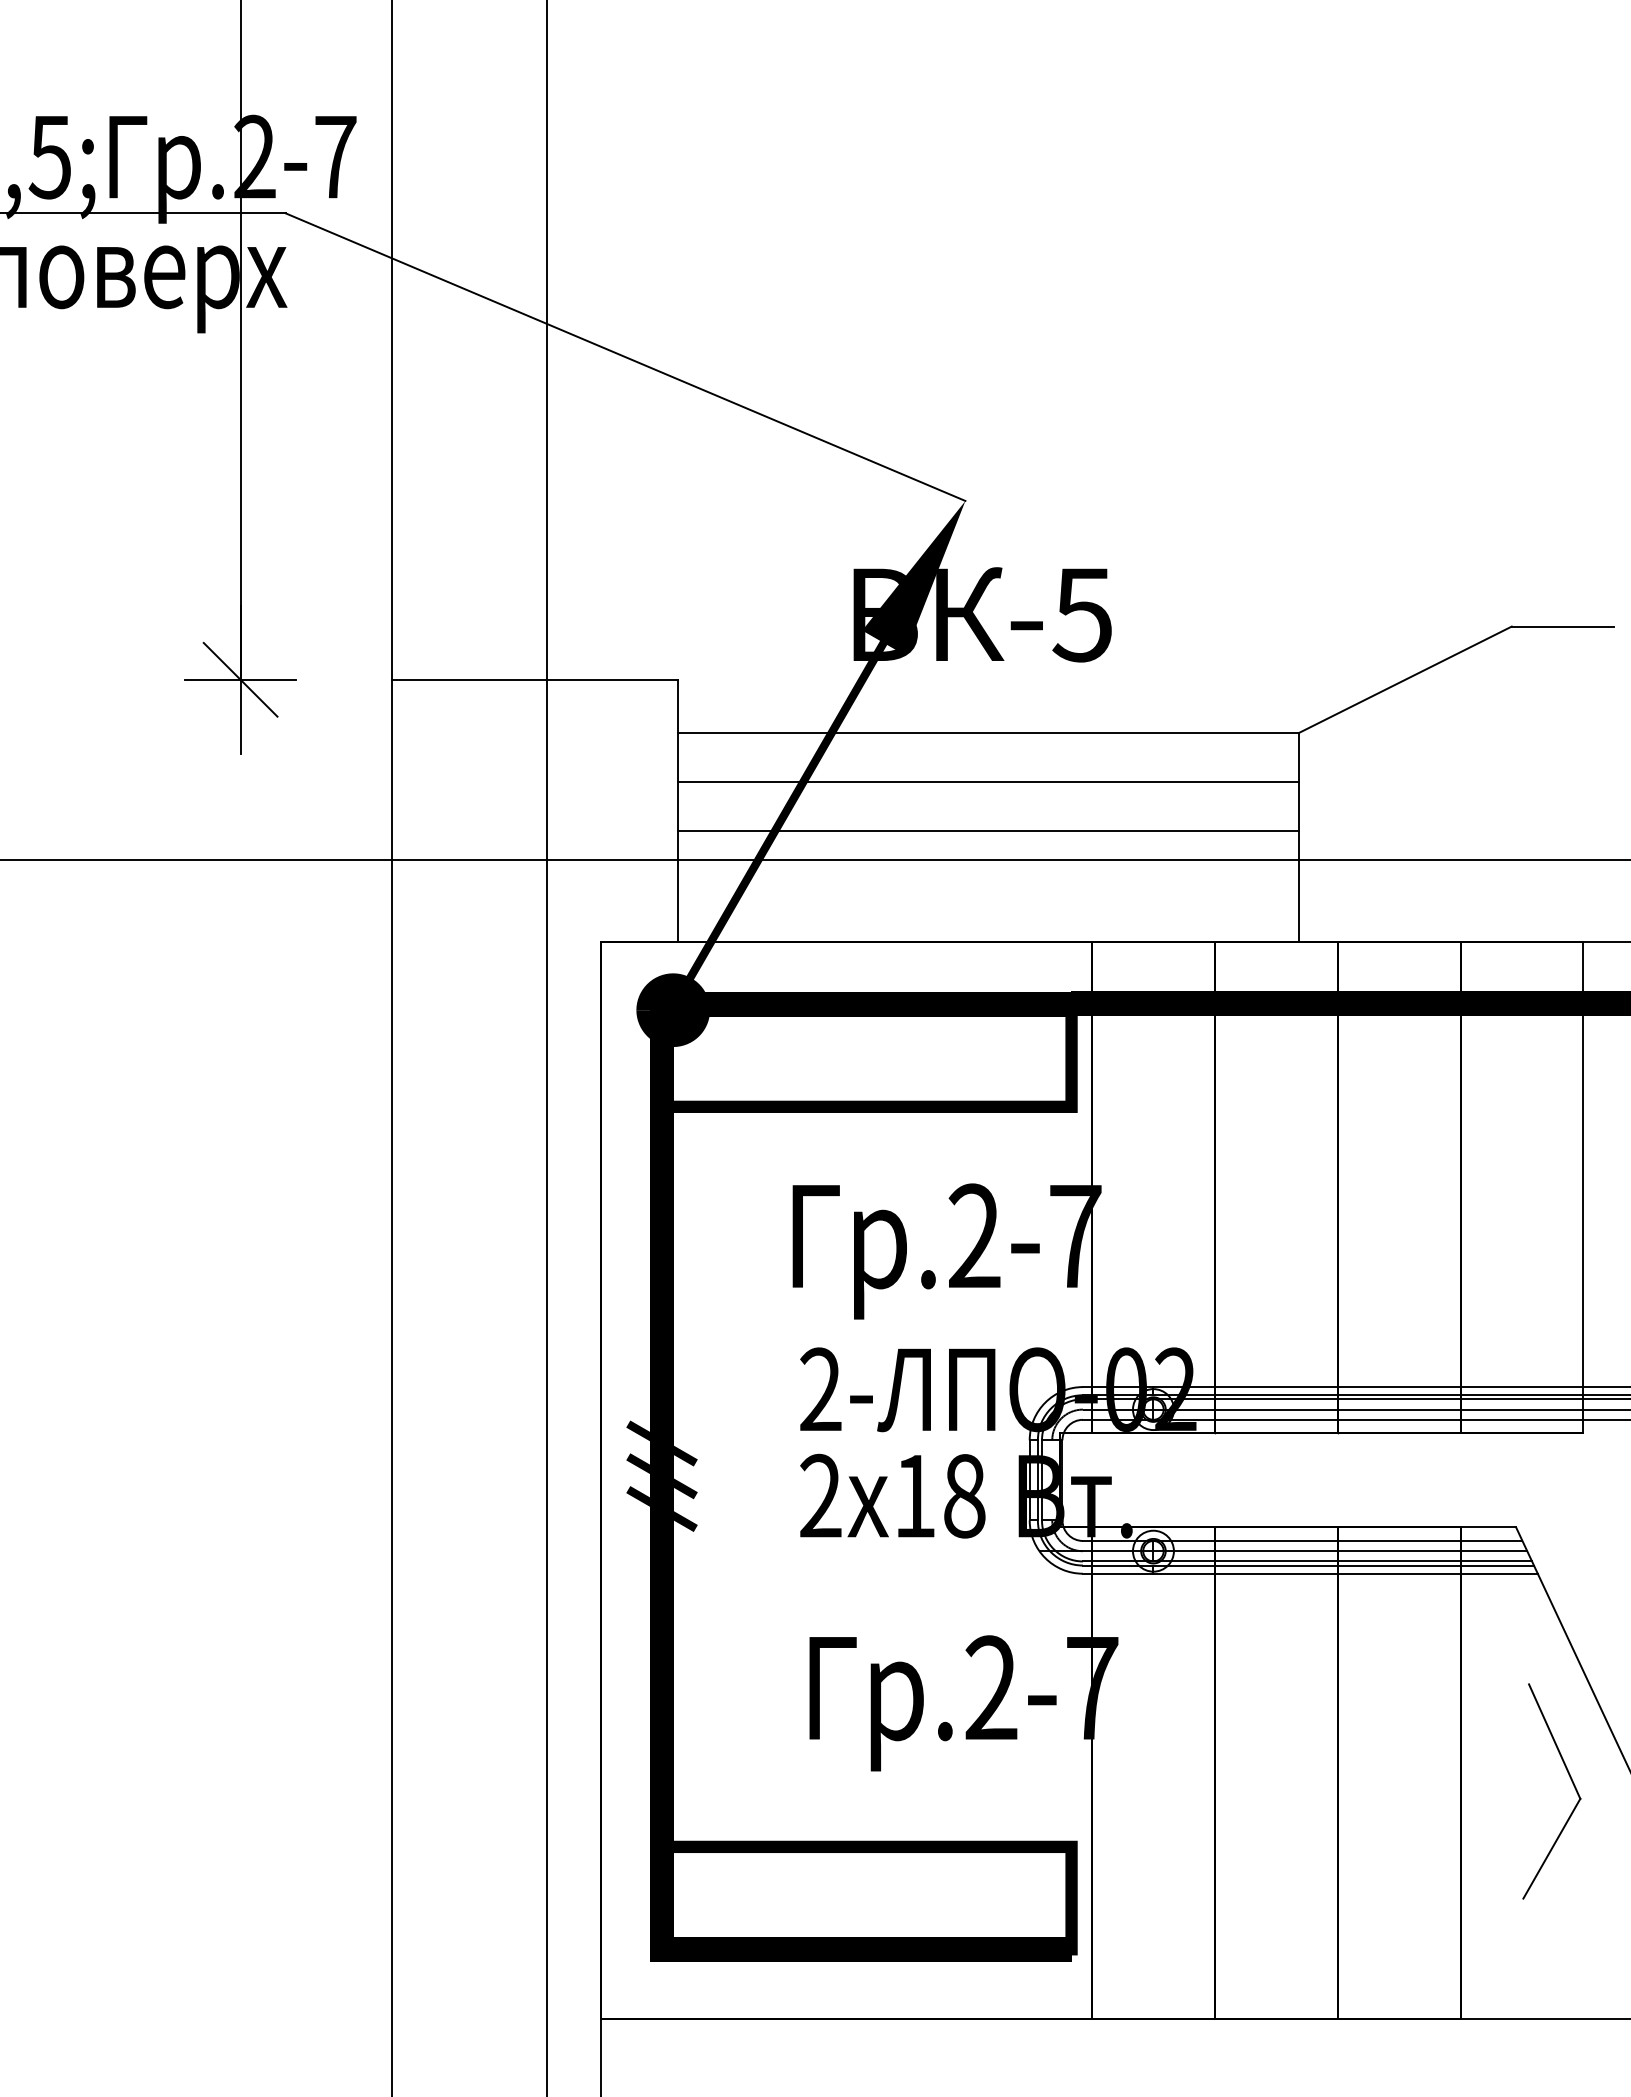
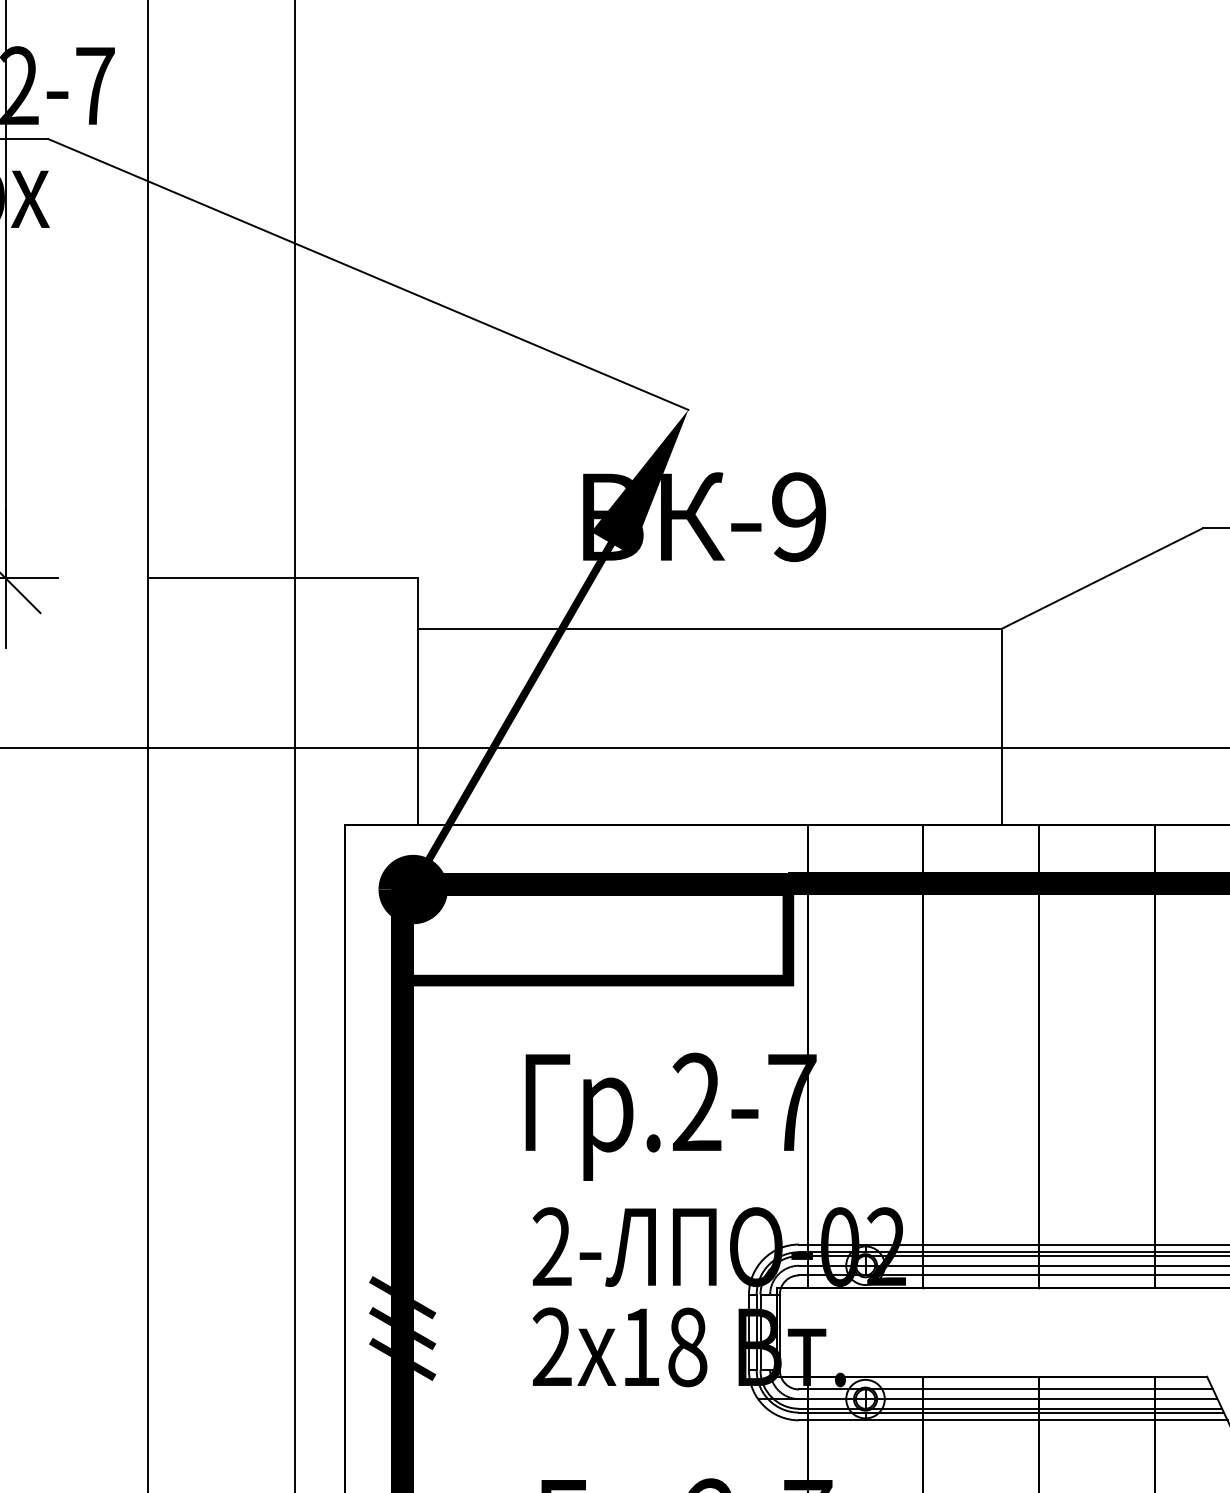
text: (1081, 614) -> (797, 516), -5 -> -9
line: (988, 782) -> (710, 675), removed
line: (988, 831) -> (710, 721), removed

